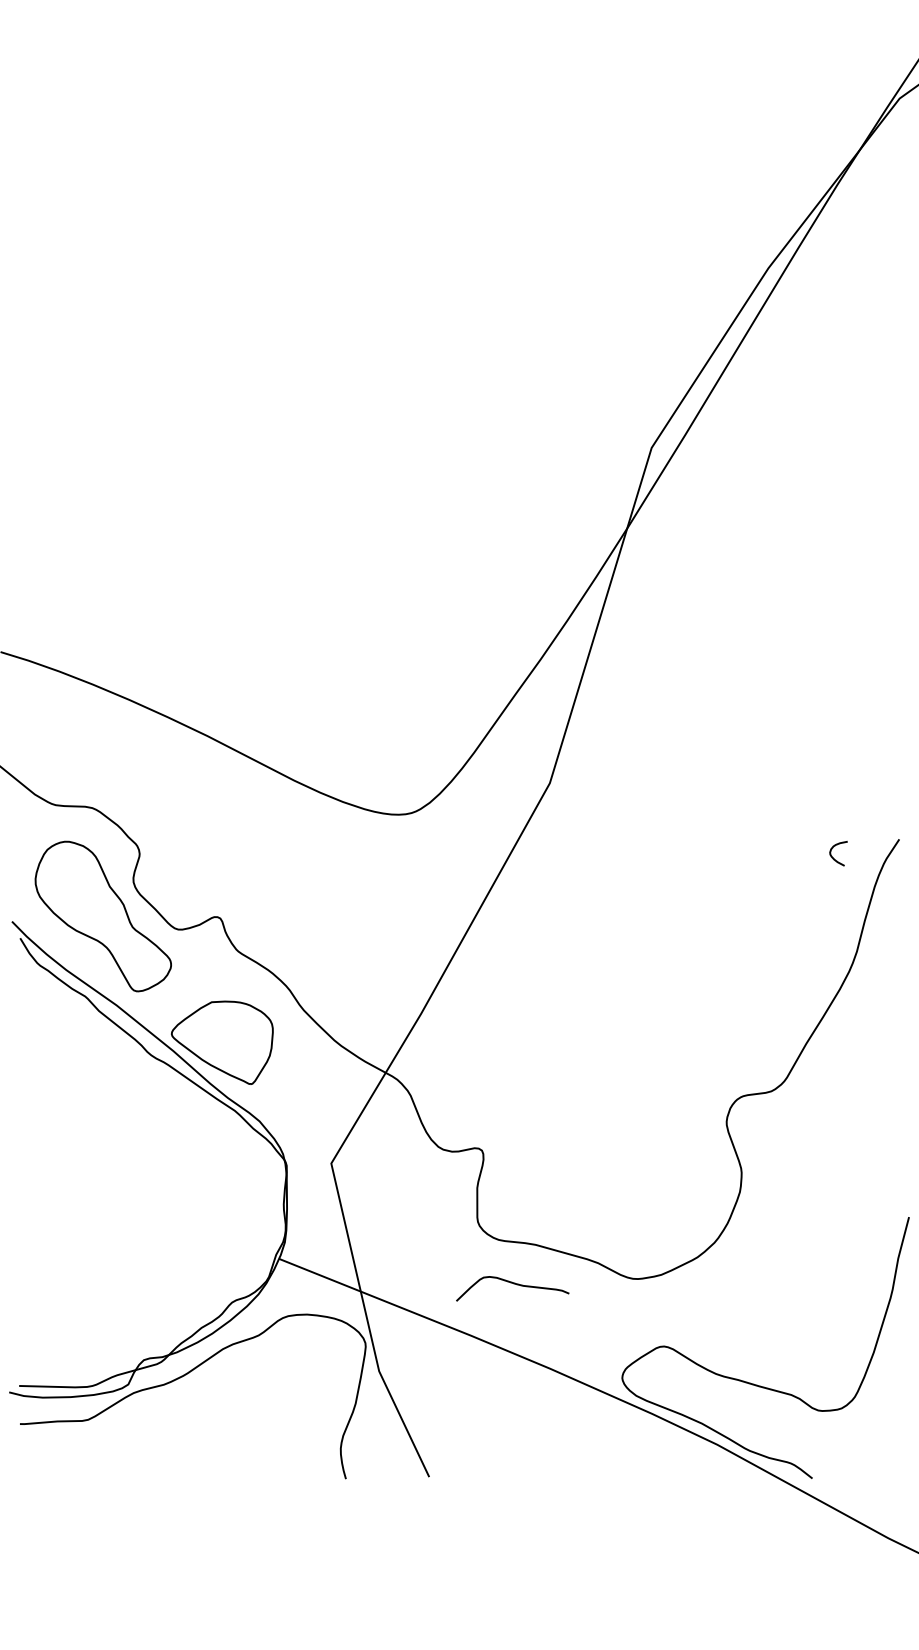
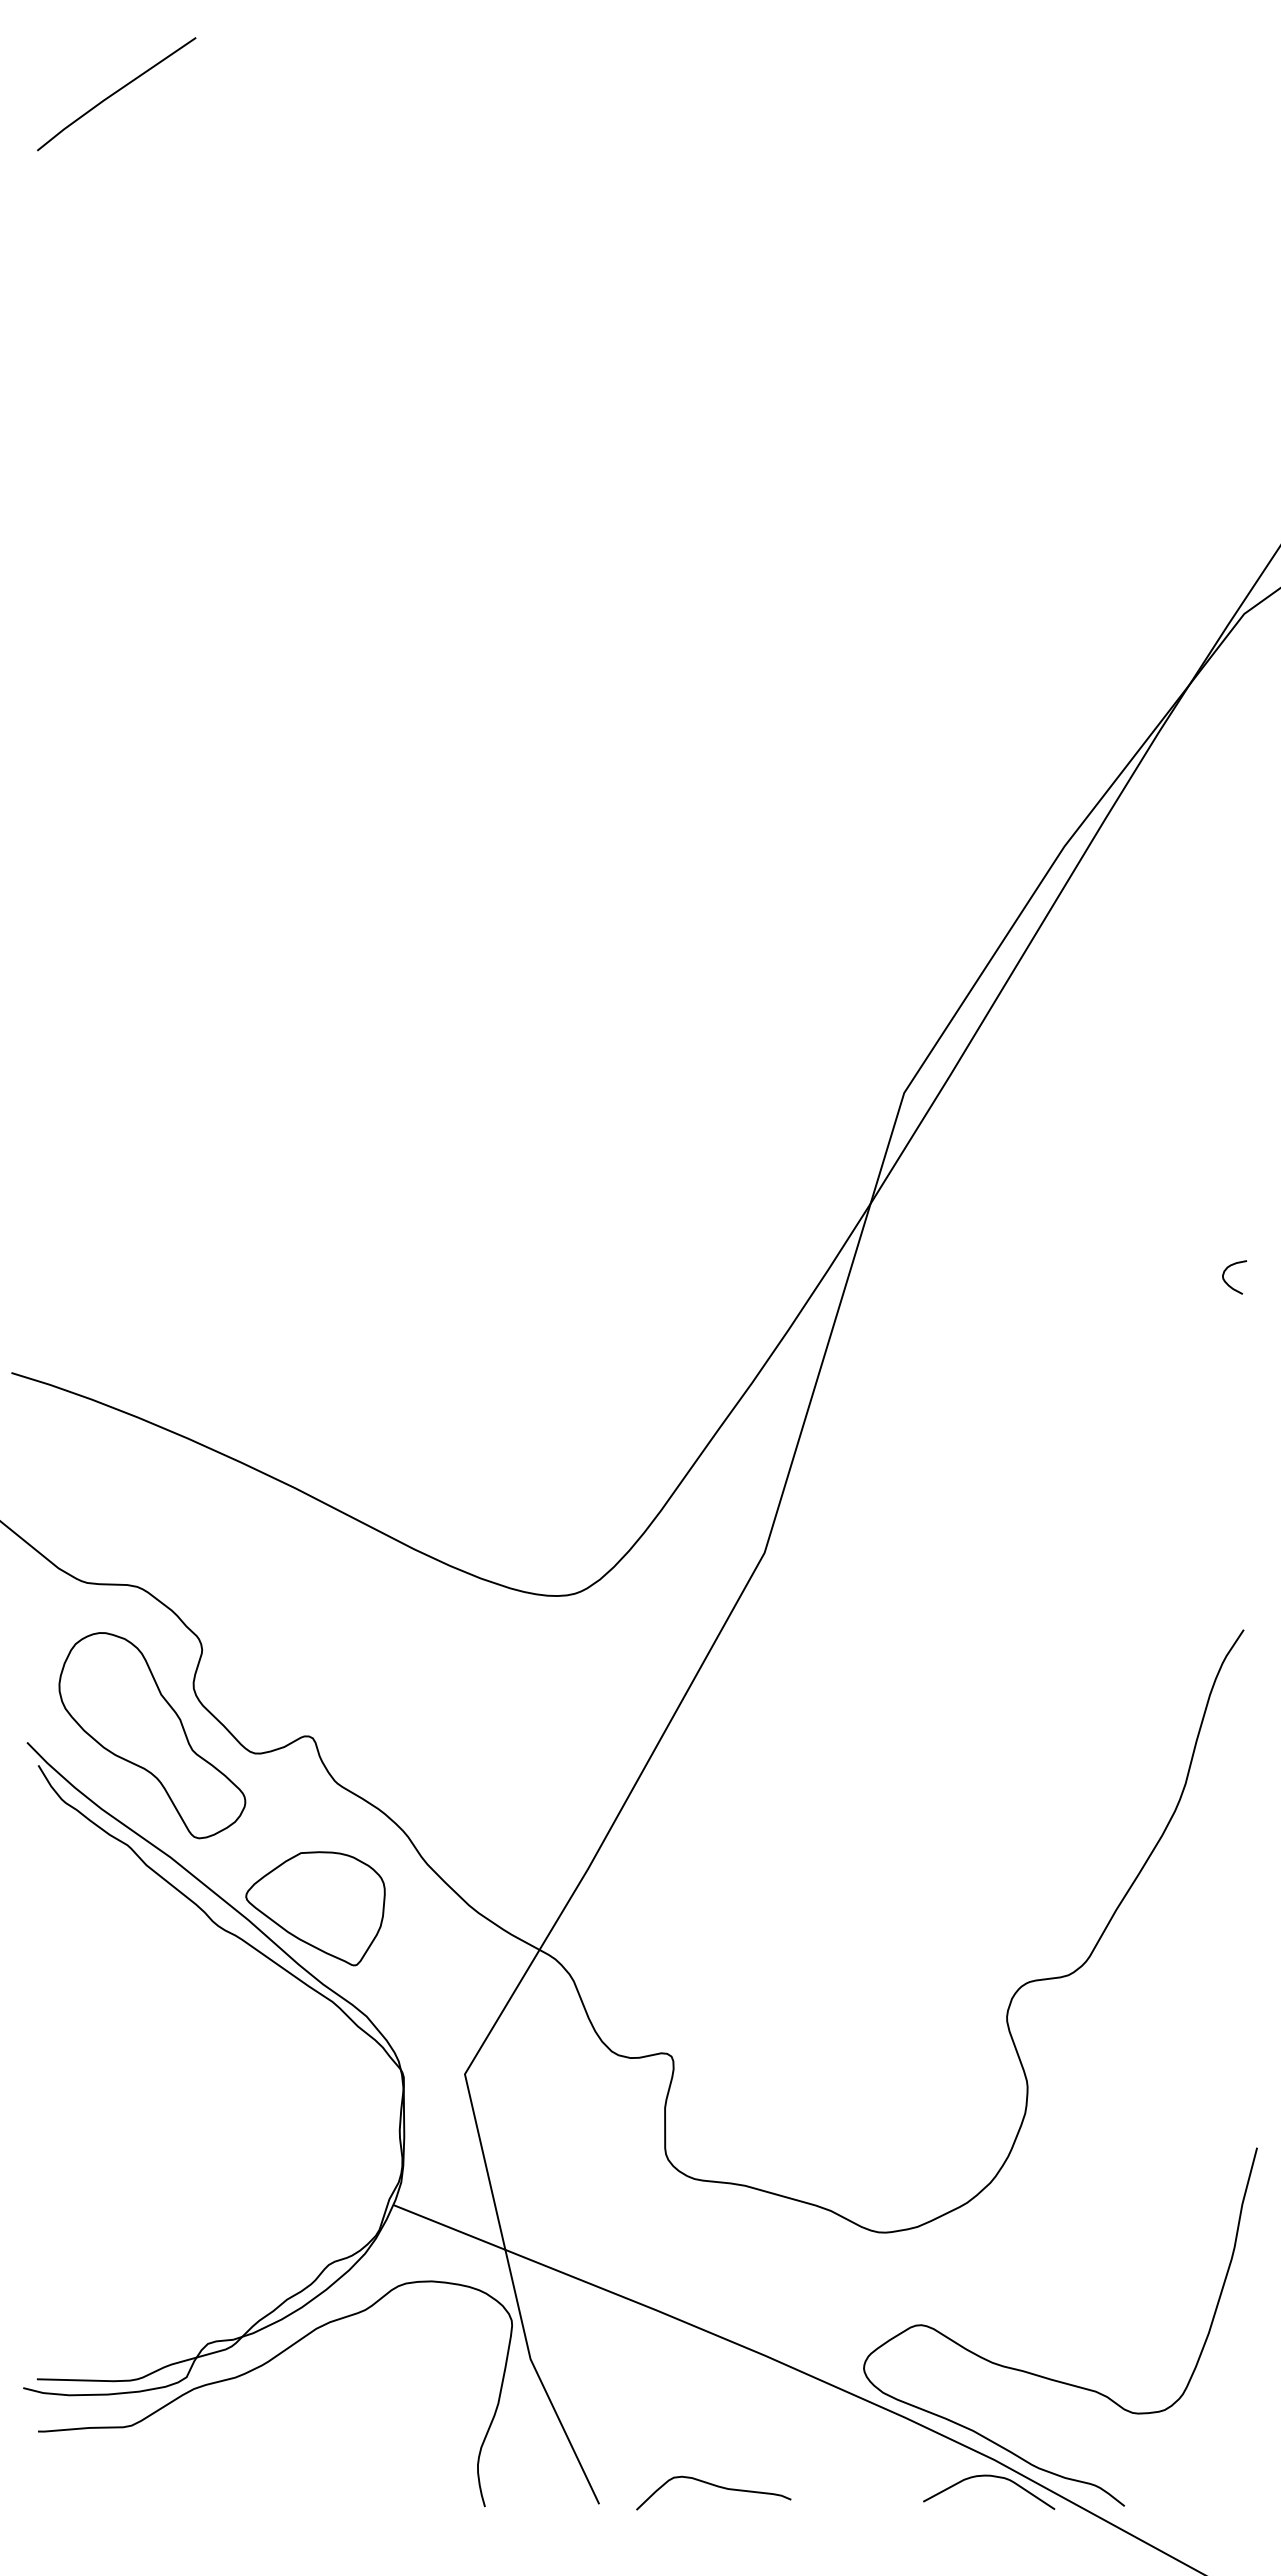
curve: (834, 858) -> (1228, 1283), moved
curve: (513, 1284) -> (714, 2486), moved
curve: (716, 1457) -> (993, 2477), added

